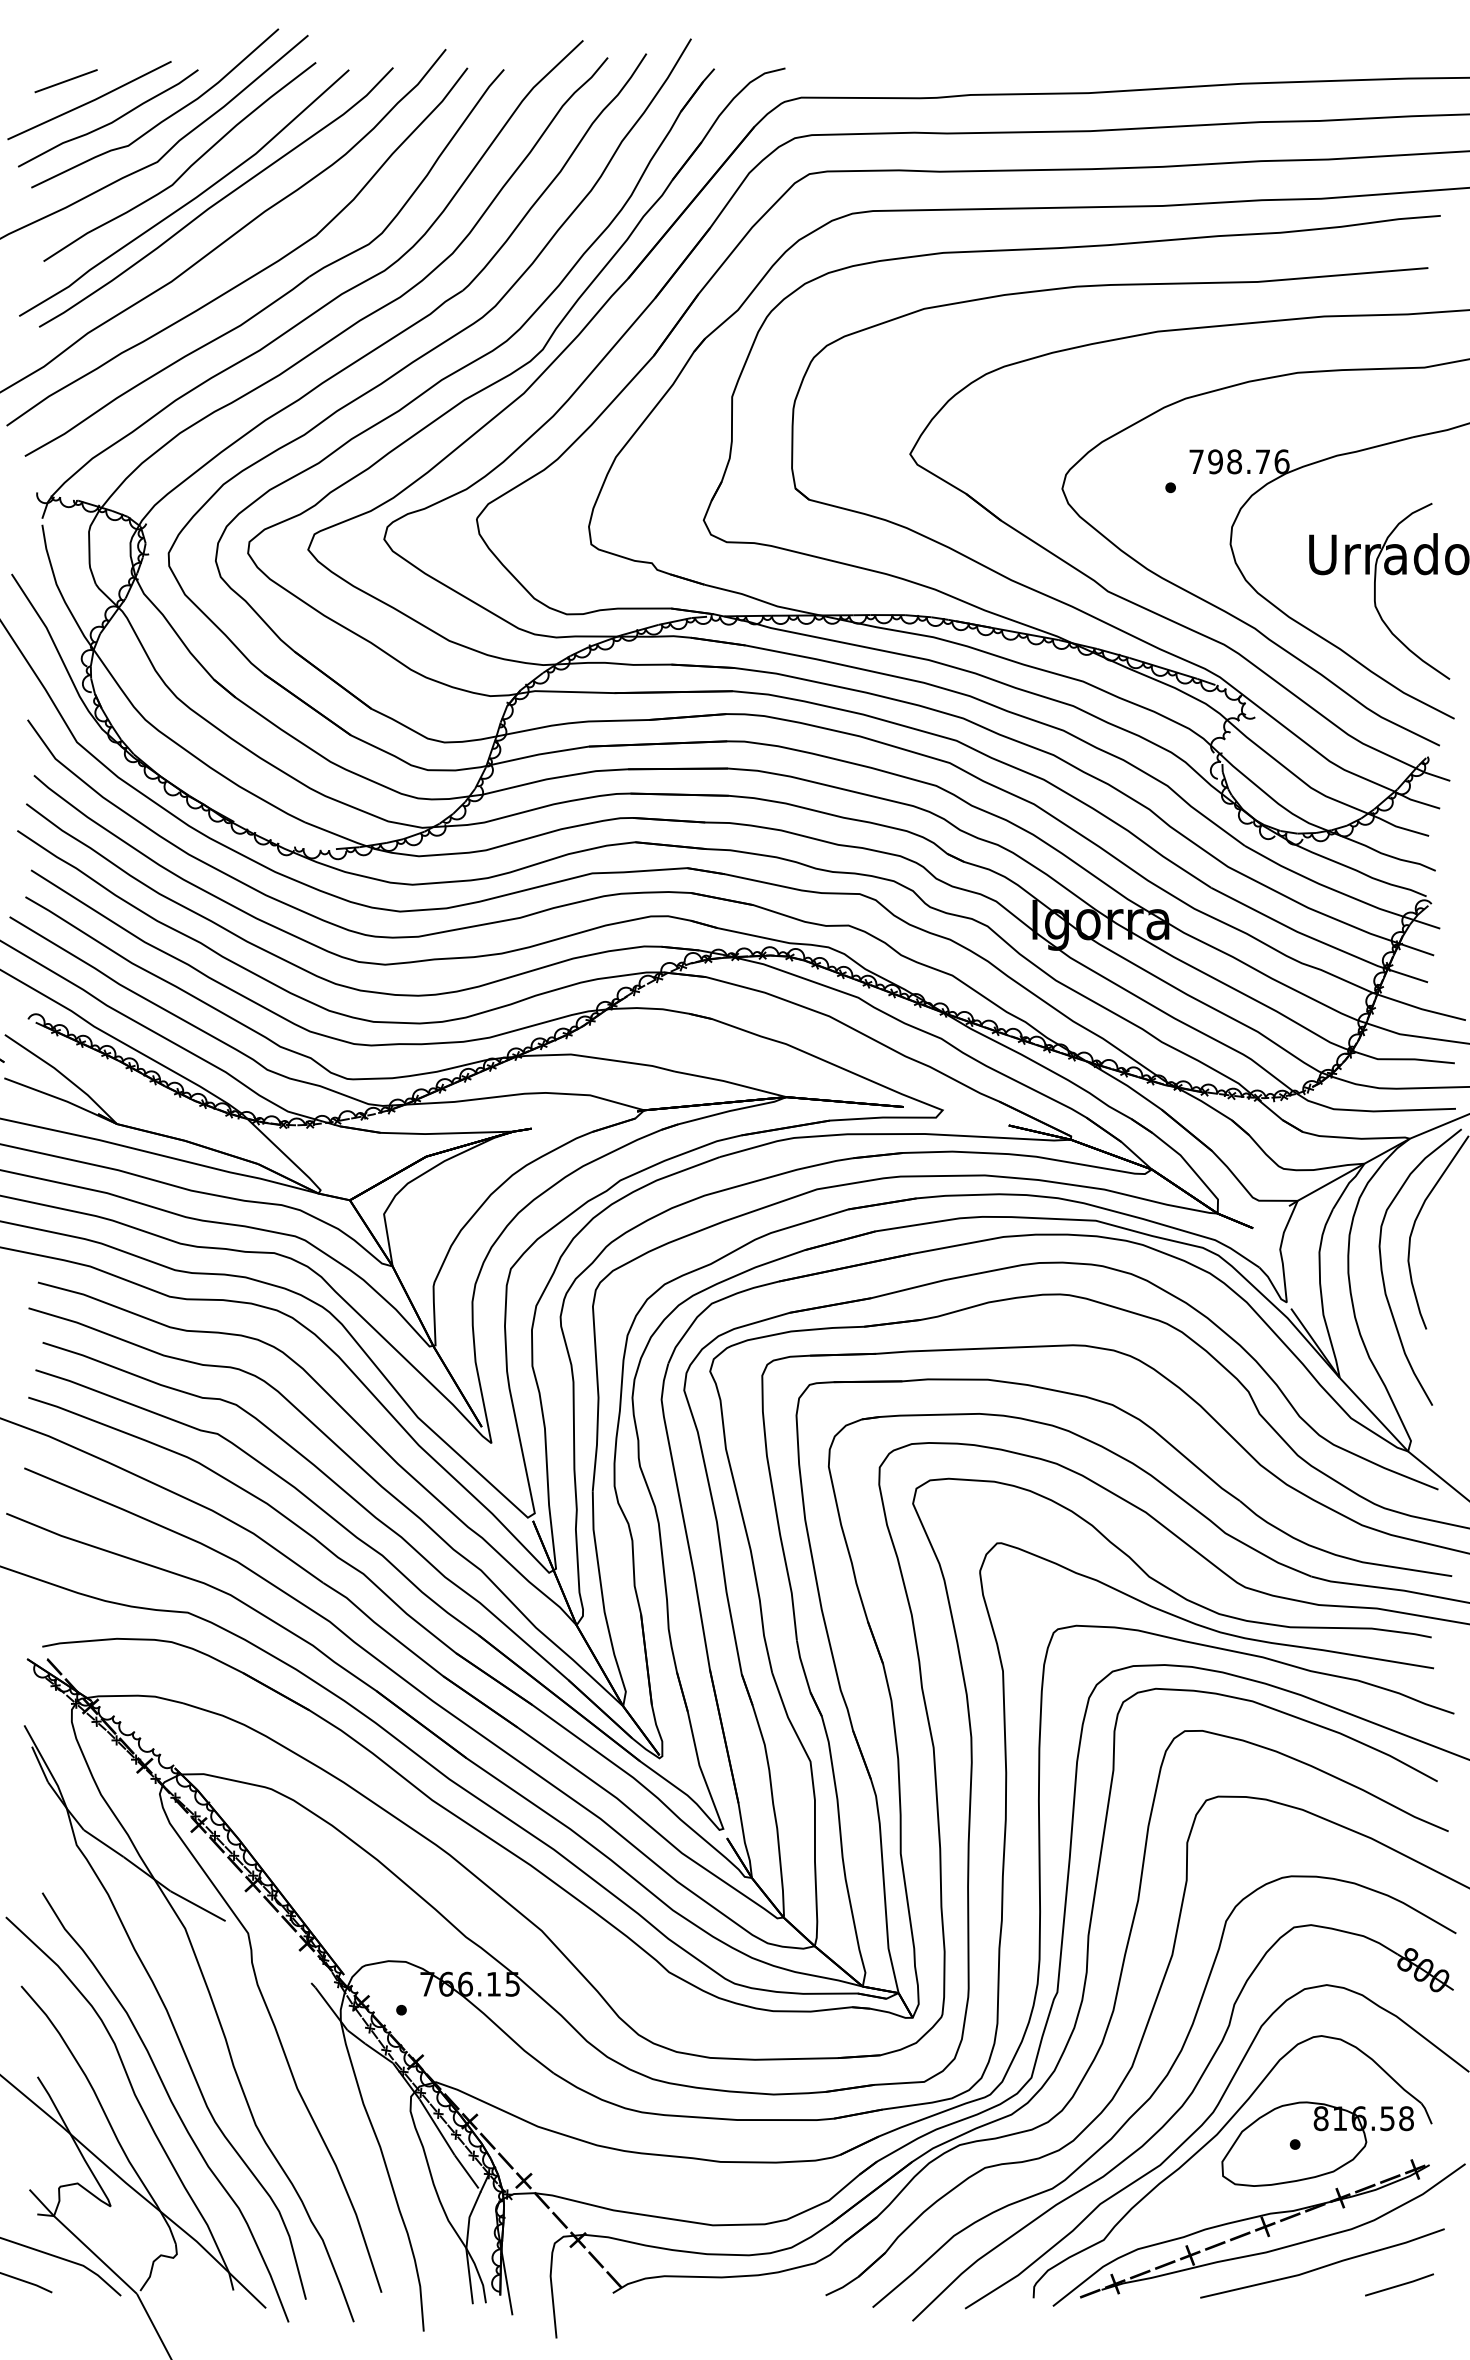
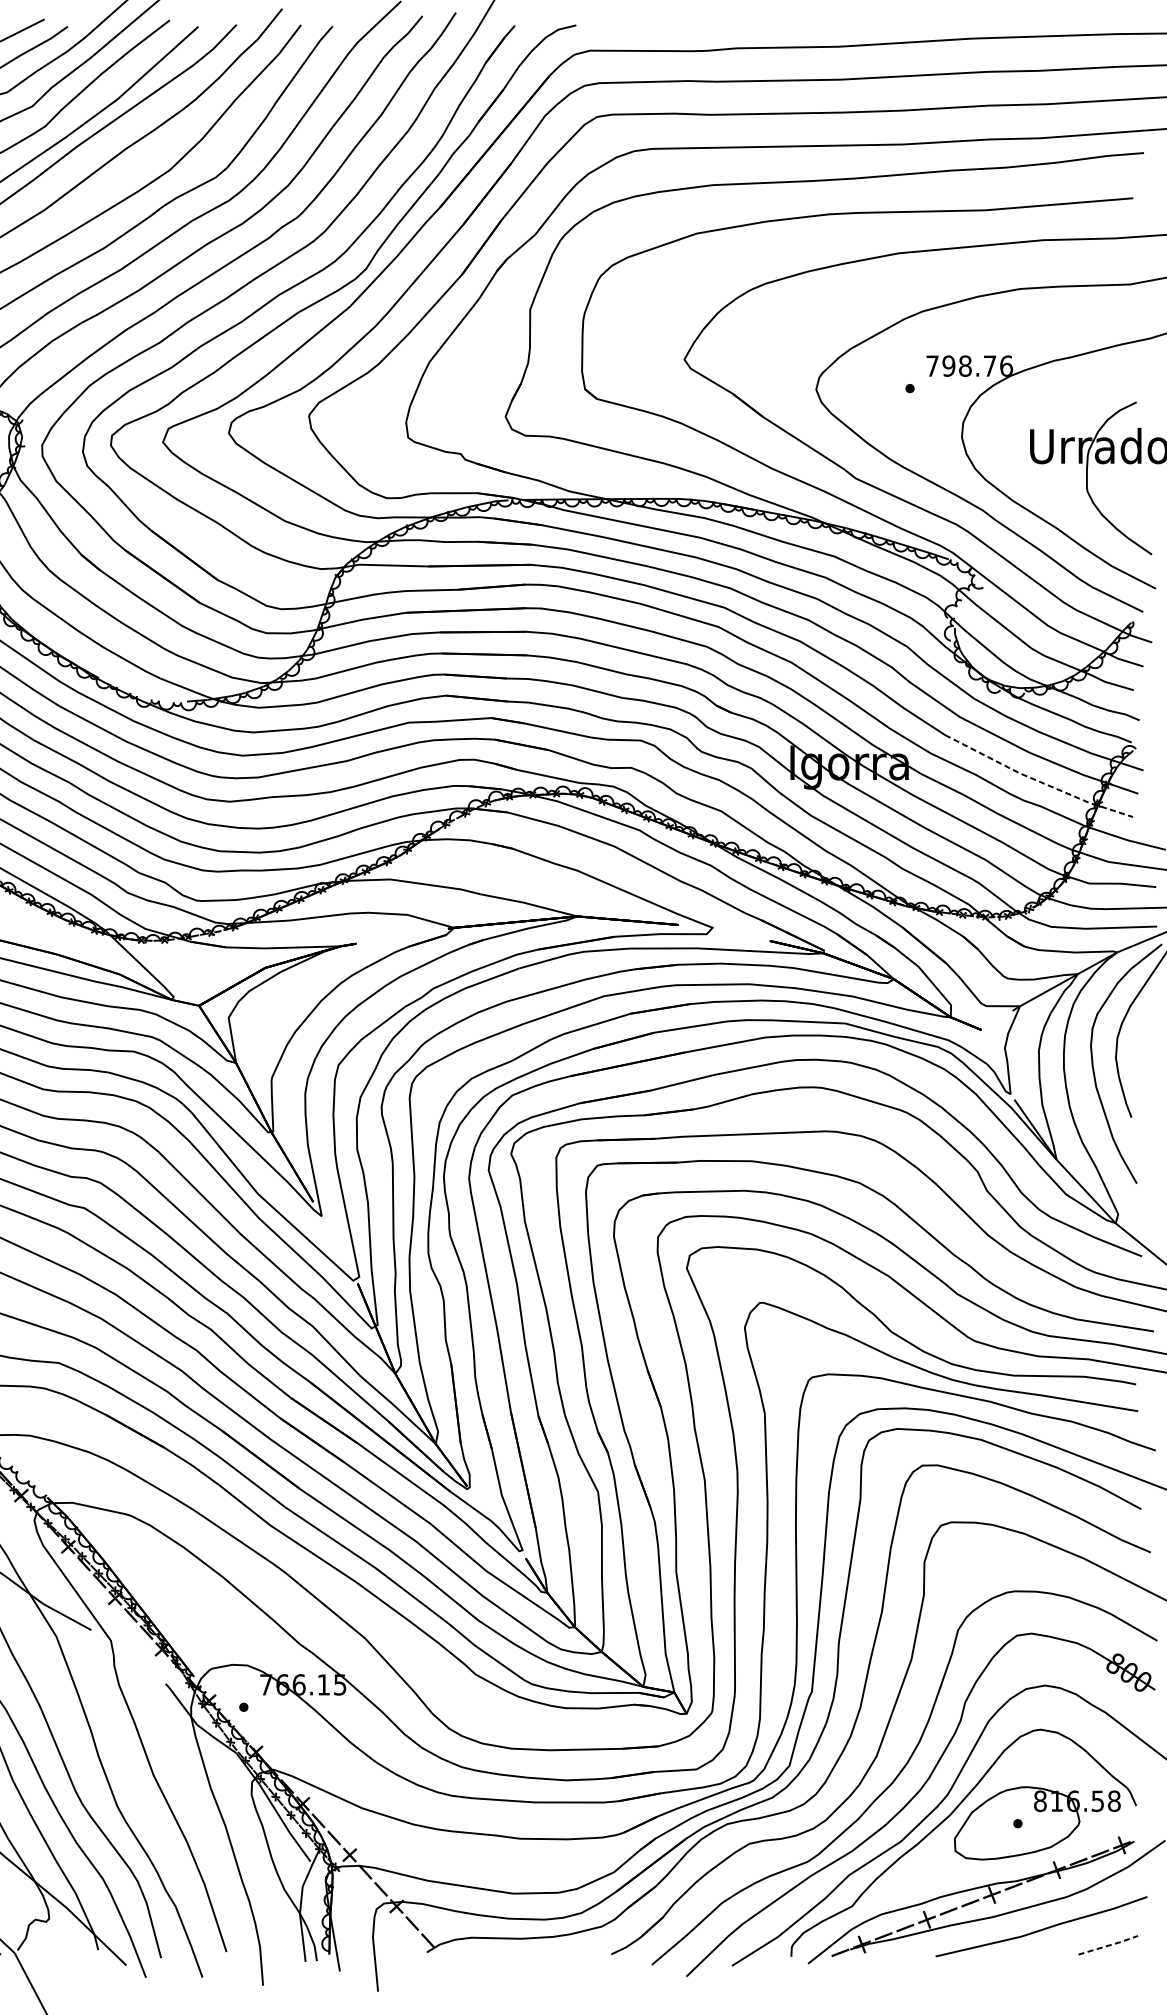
line: (1317, 940) -> (1037, 780), solid -> dashed
line: (1400, 2285) -> (1109, 1945), solid -> dashed

